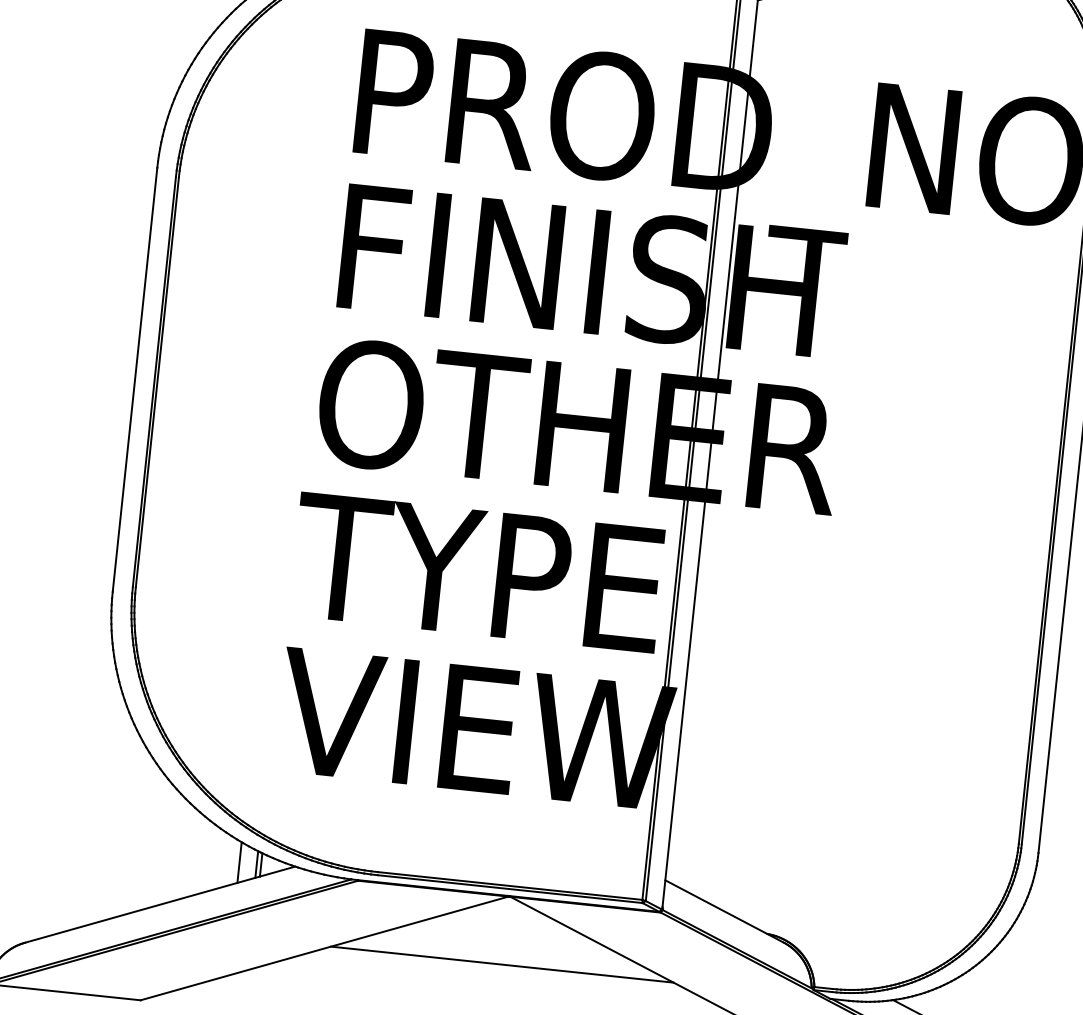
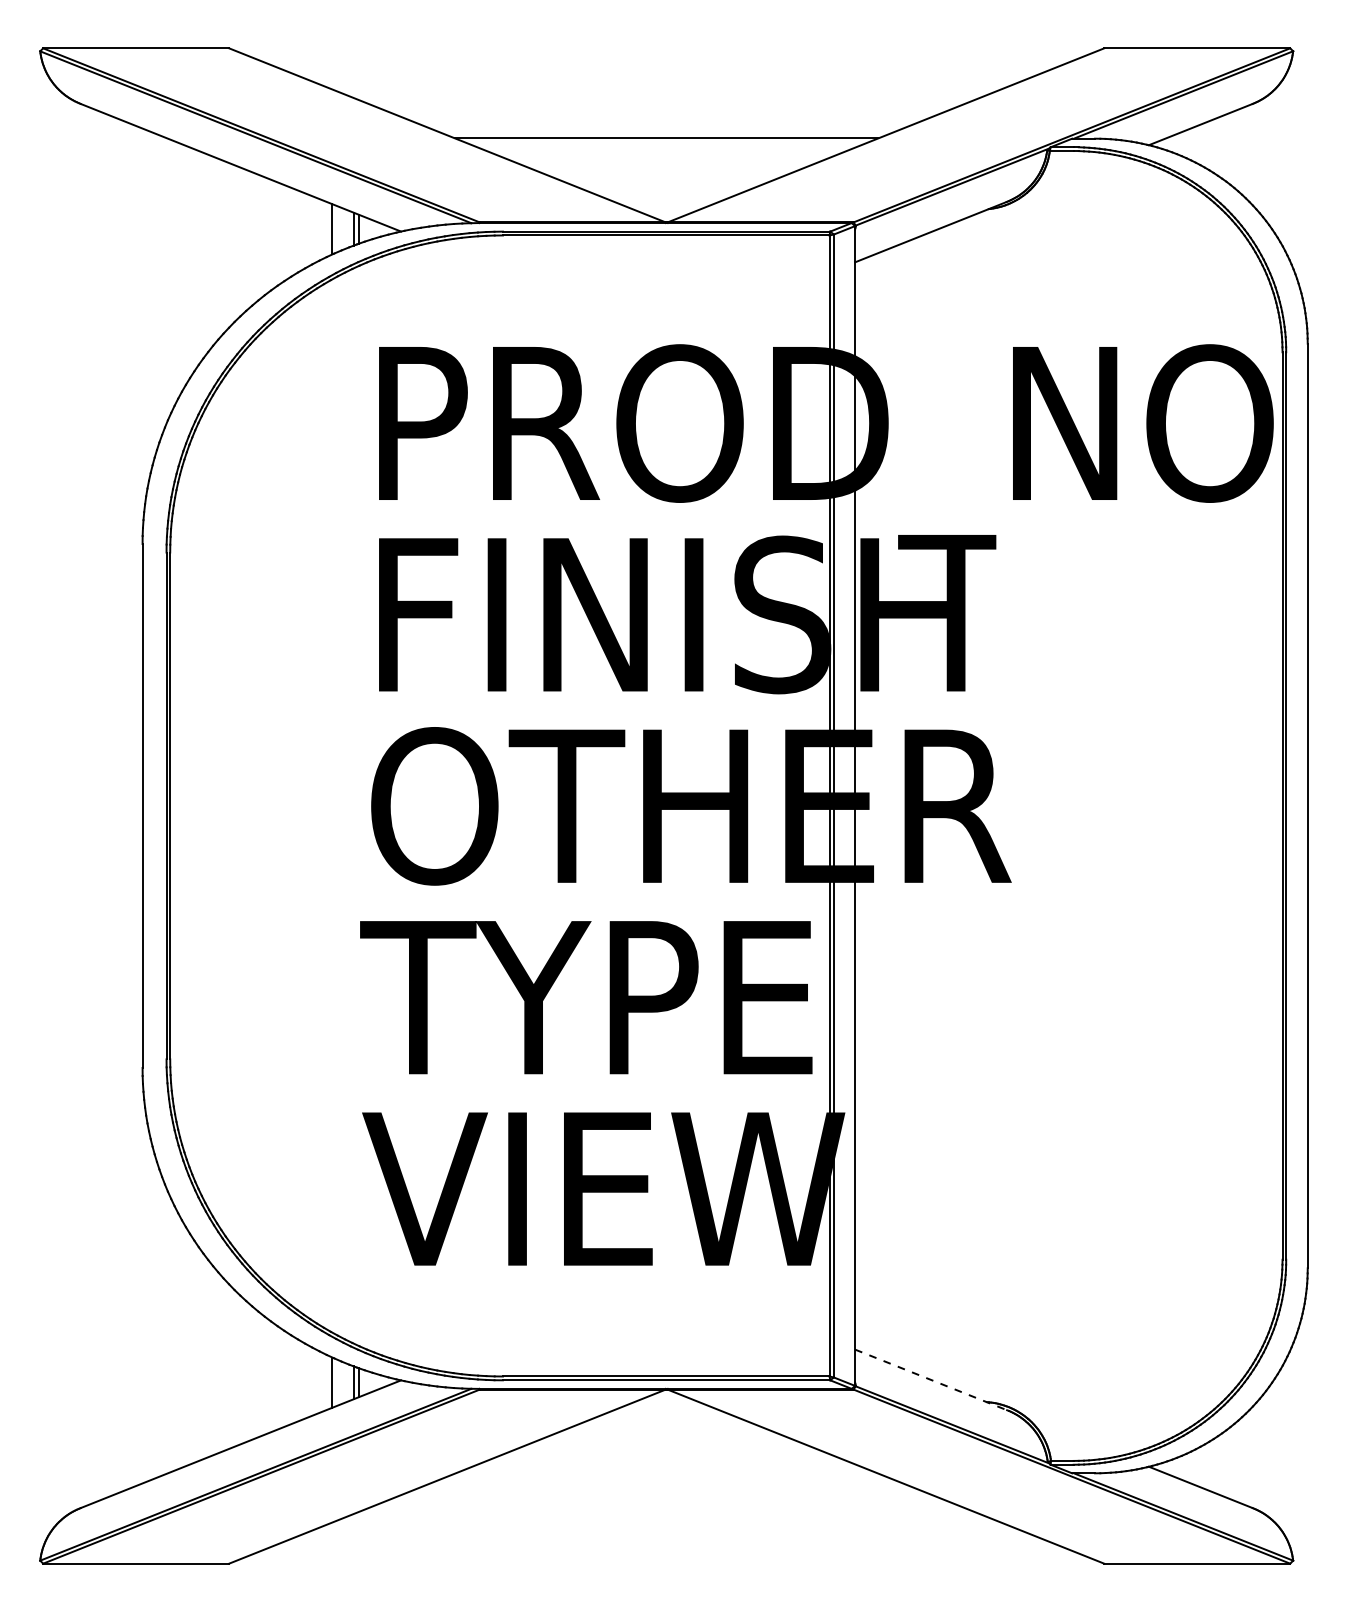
line: (724, 910) -> (931, 1379), solid -> dashed
line: (502, 964) -> (666, 1473), removed

